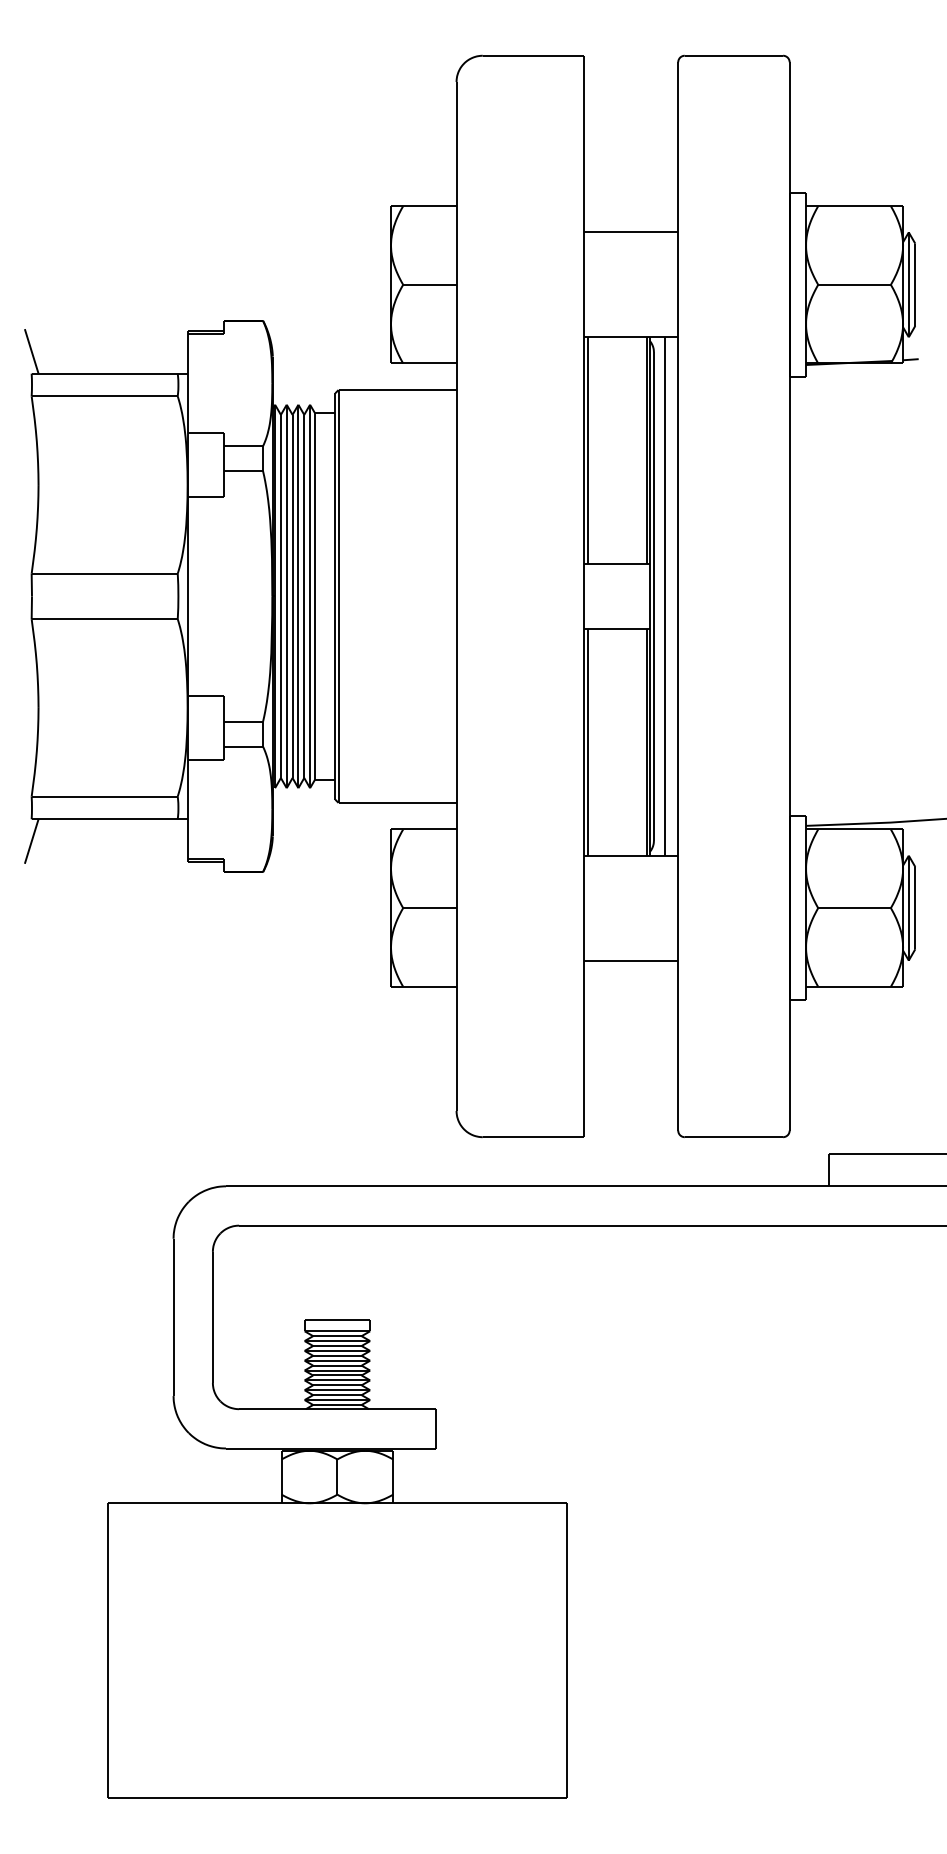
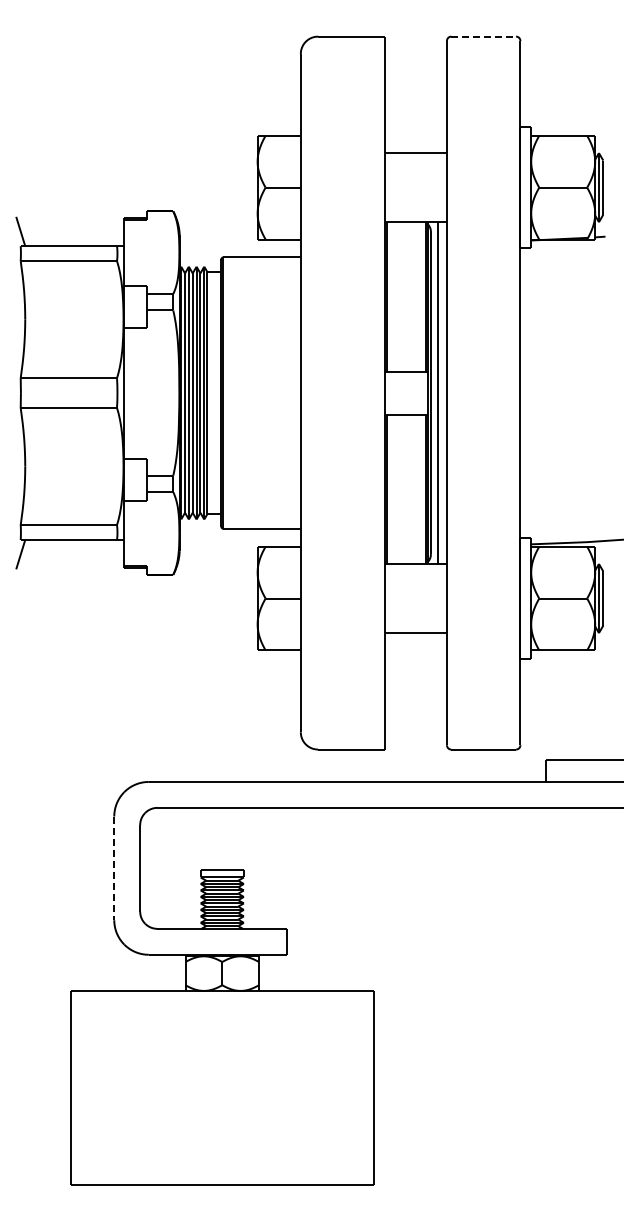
line: (735, 55) -> (484, 36), solid -> dashed
line: (173, 1317) -> (114, 868), solid -> dashed

